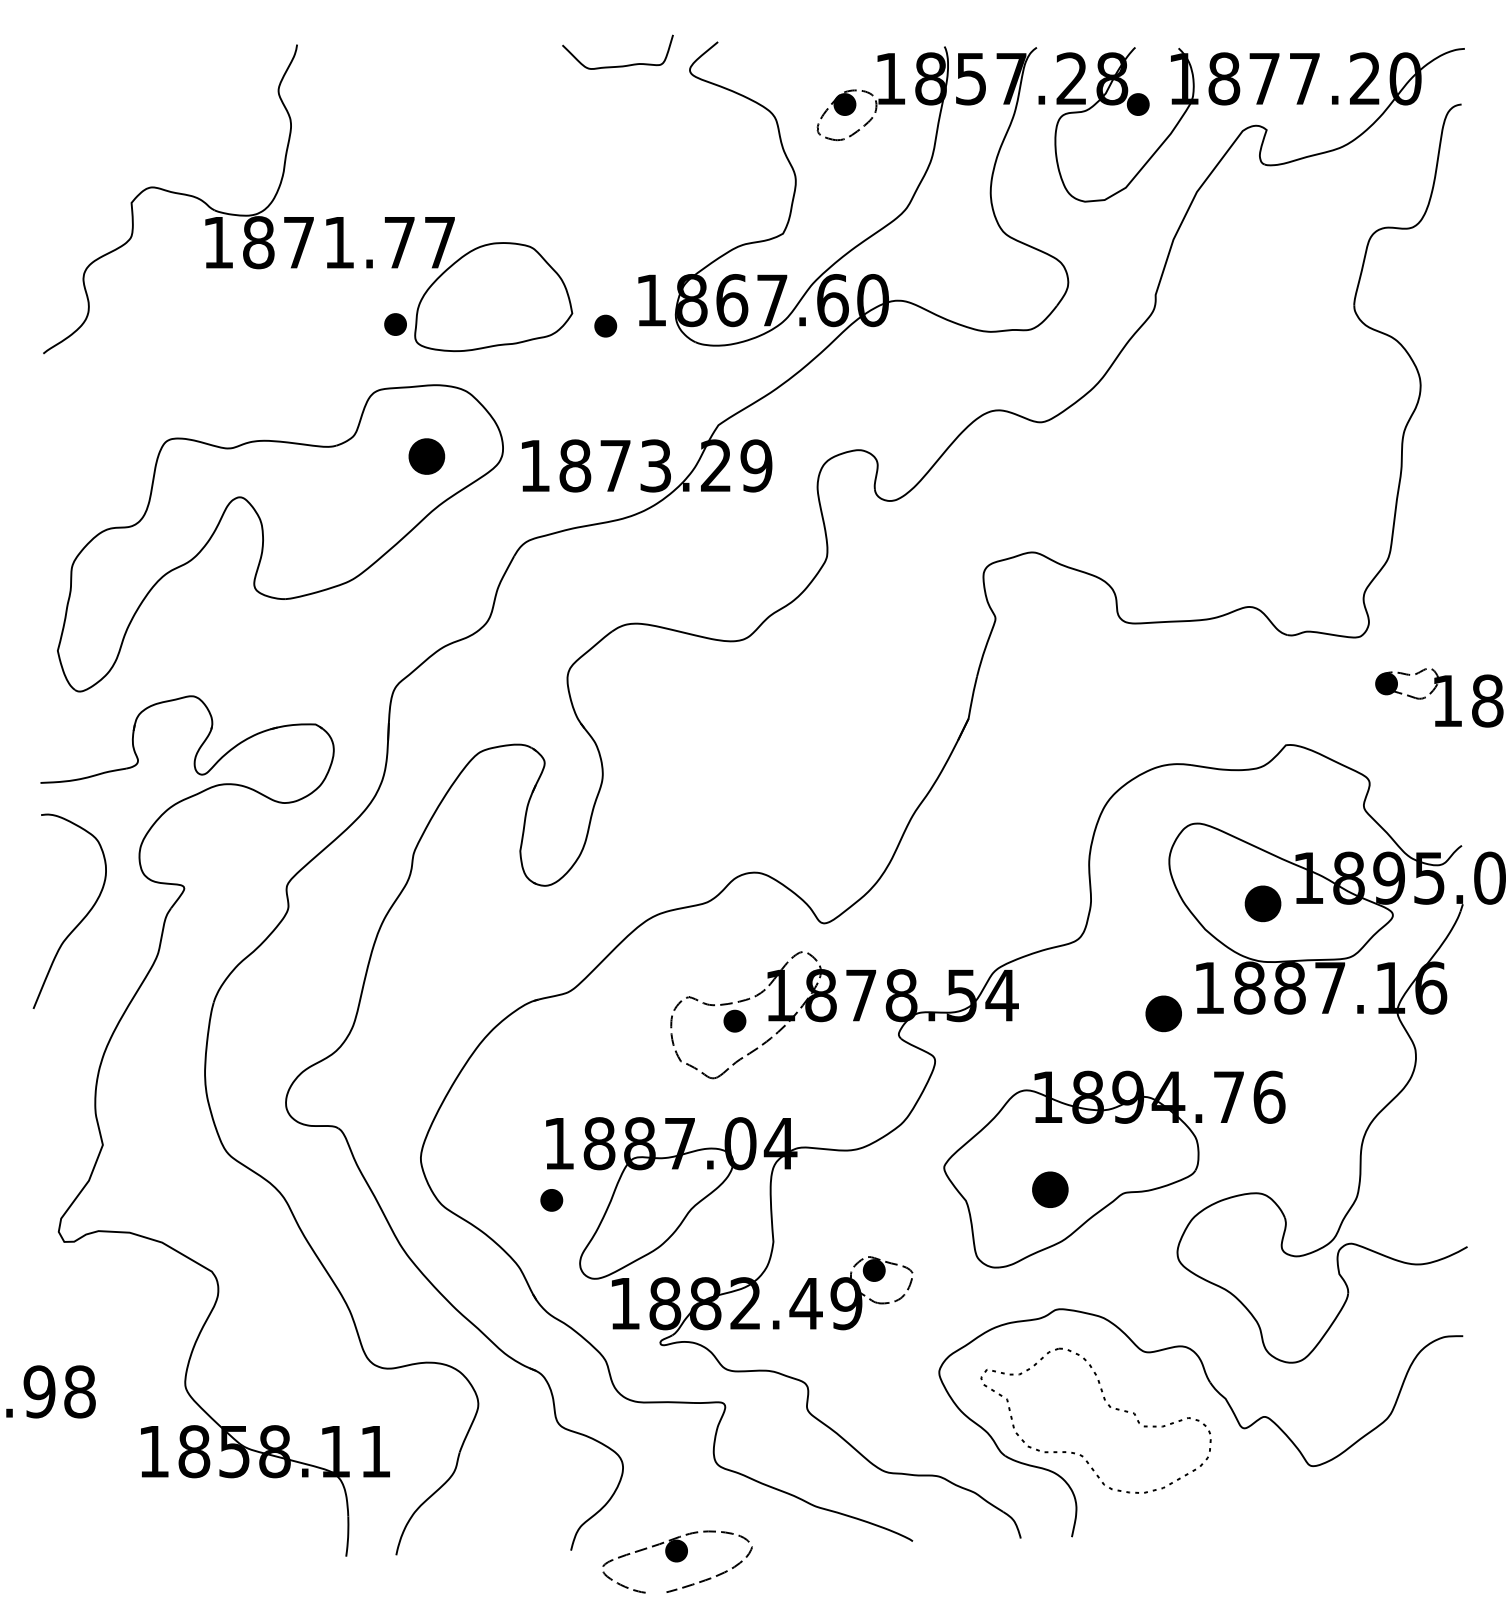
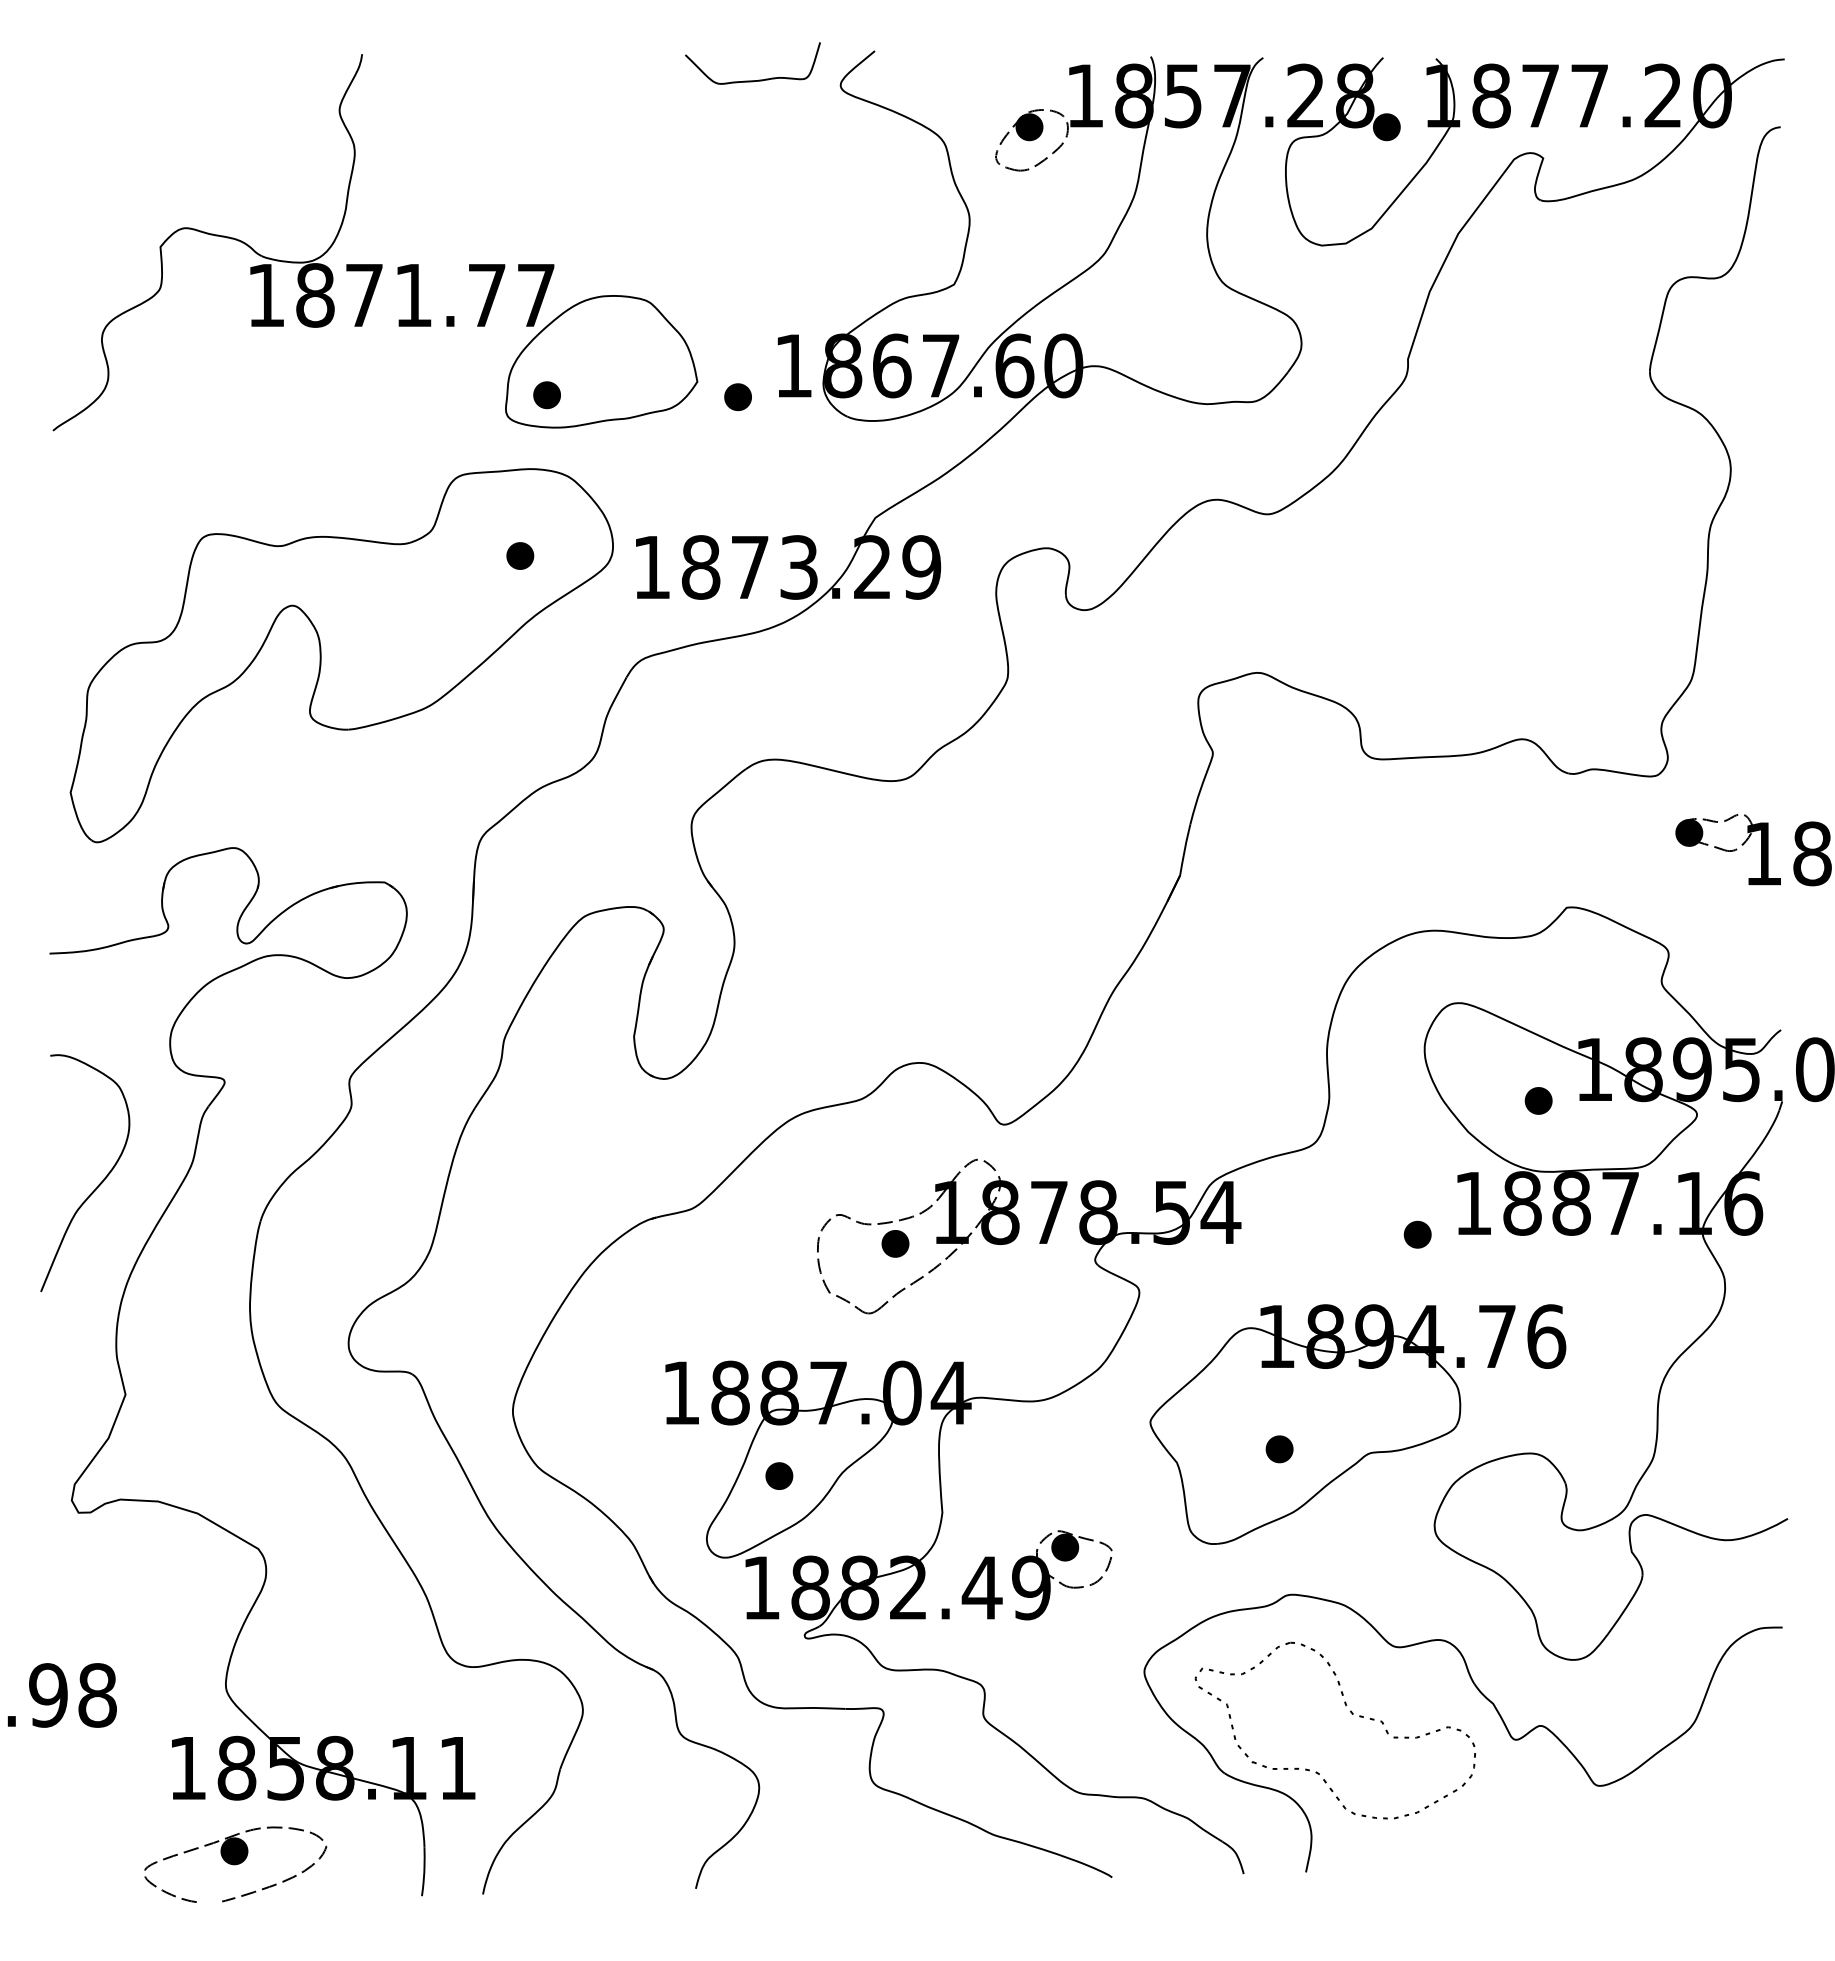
part: (395, 324) -> (546, 395), moved
part: (427, 456) -> (520, 555), size x0.62
part: (1262, 903) -> (1538, 1100), size x0.62
curve: (79, 921) -> (97, 1185), moved
part: (1163, 1013) -> (1417, 1234), size x0.62
part: (1050, 1190) -> (1279, 1449), size x0.62
part: (551, 1199) -> (779, 1475), moved
part: (677, 1561) -> (235, 1864), moved

